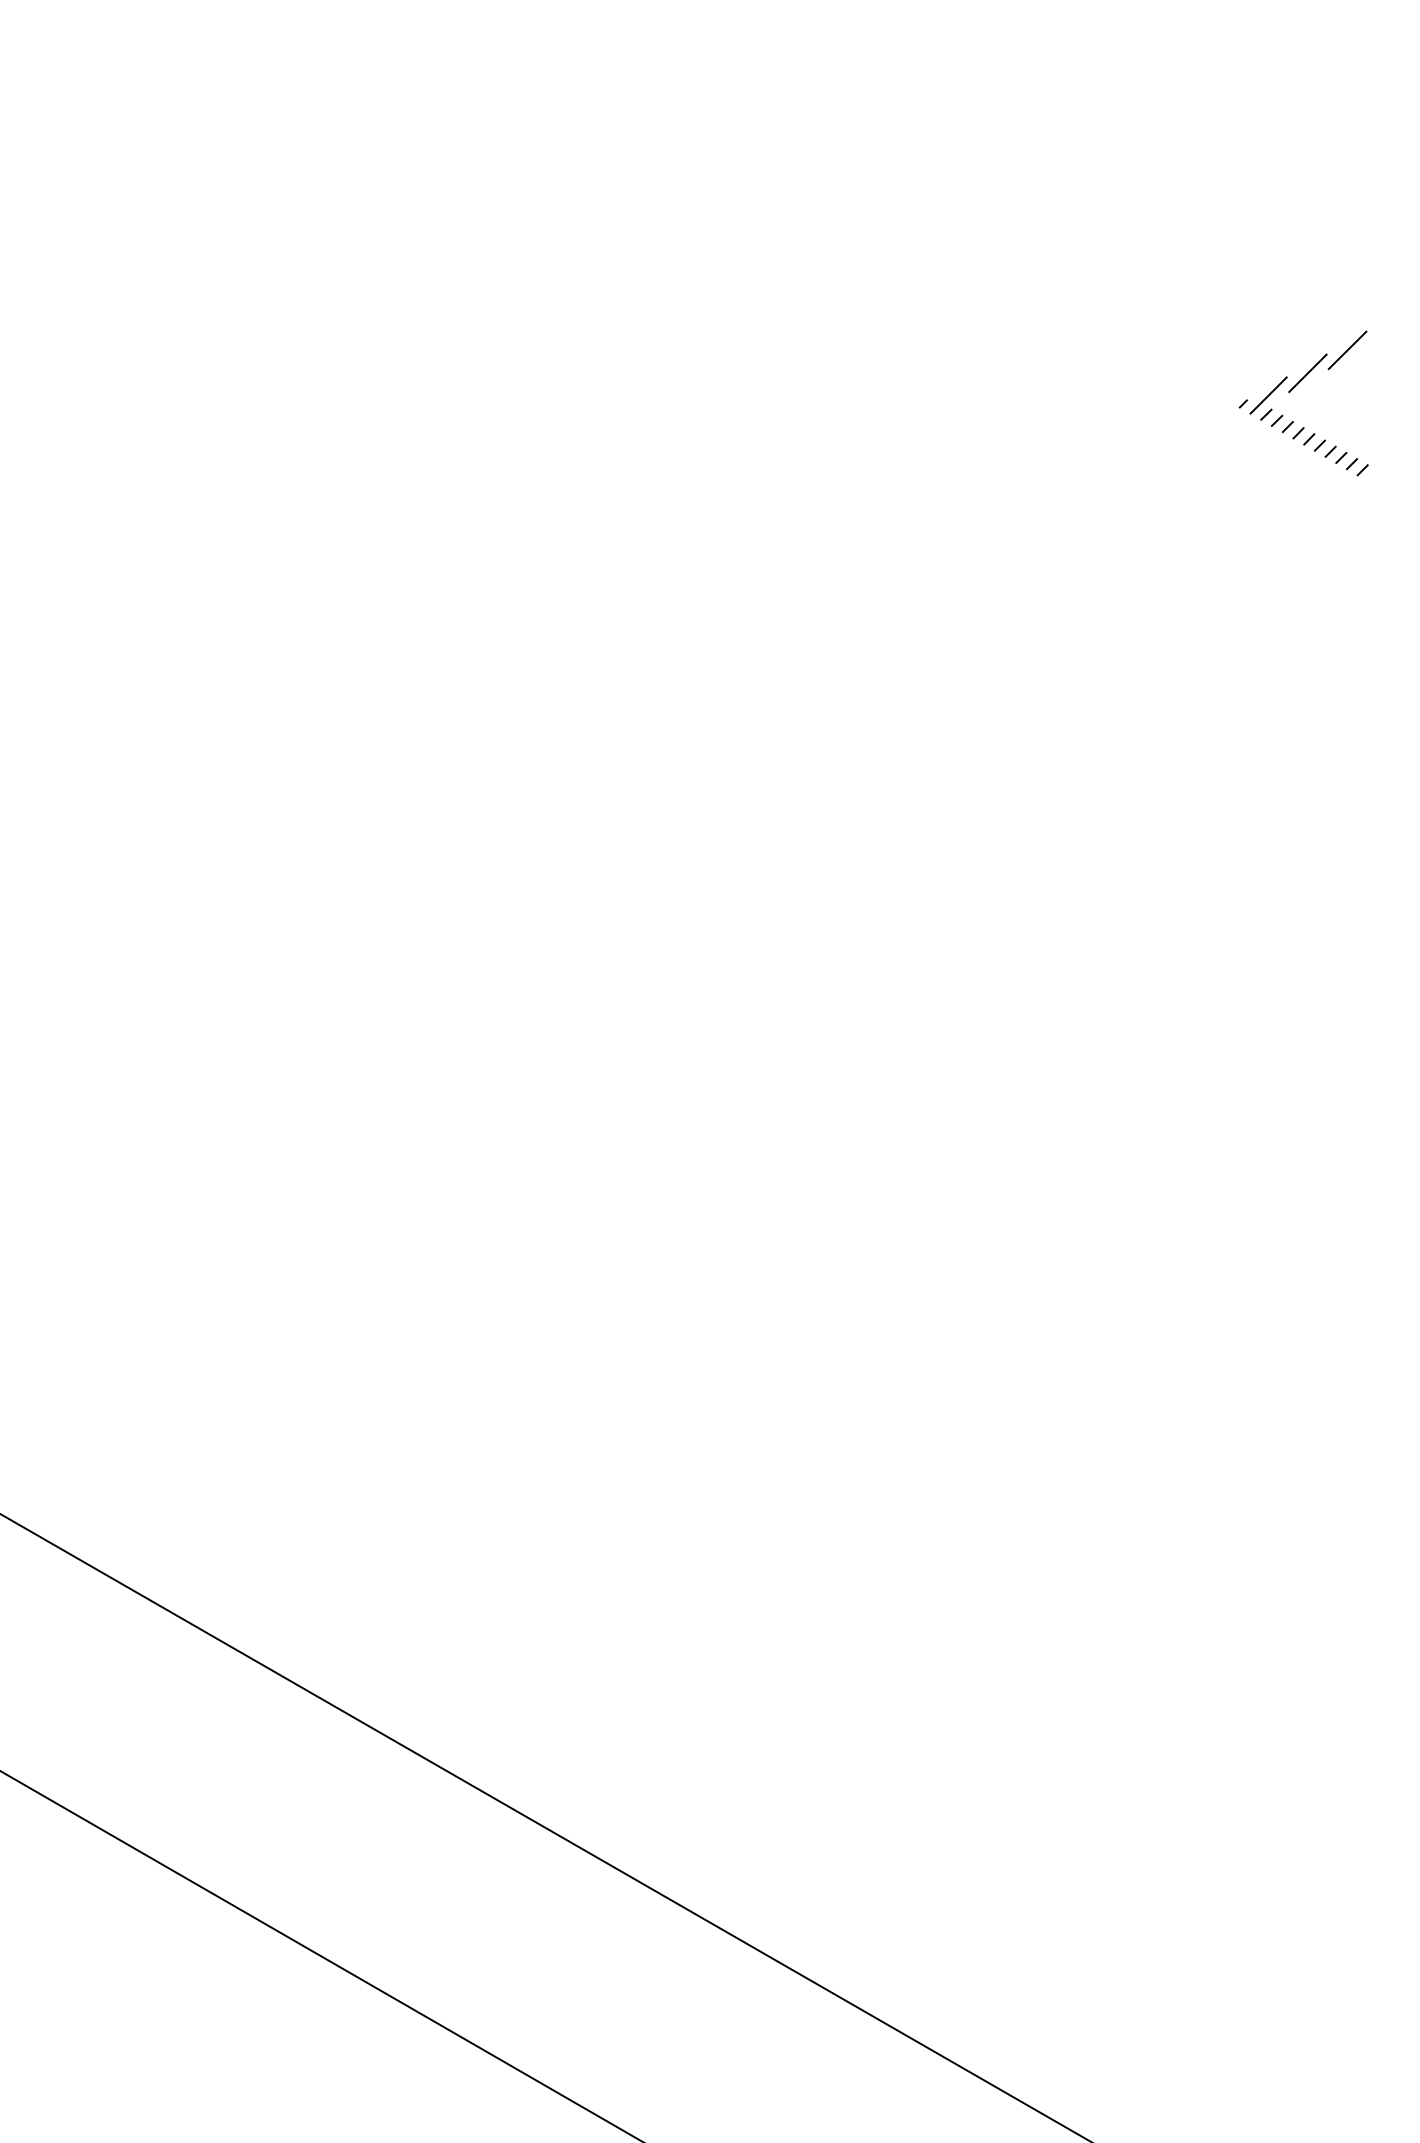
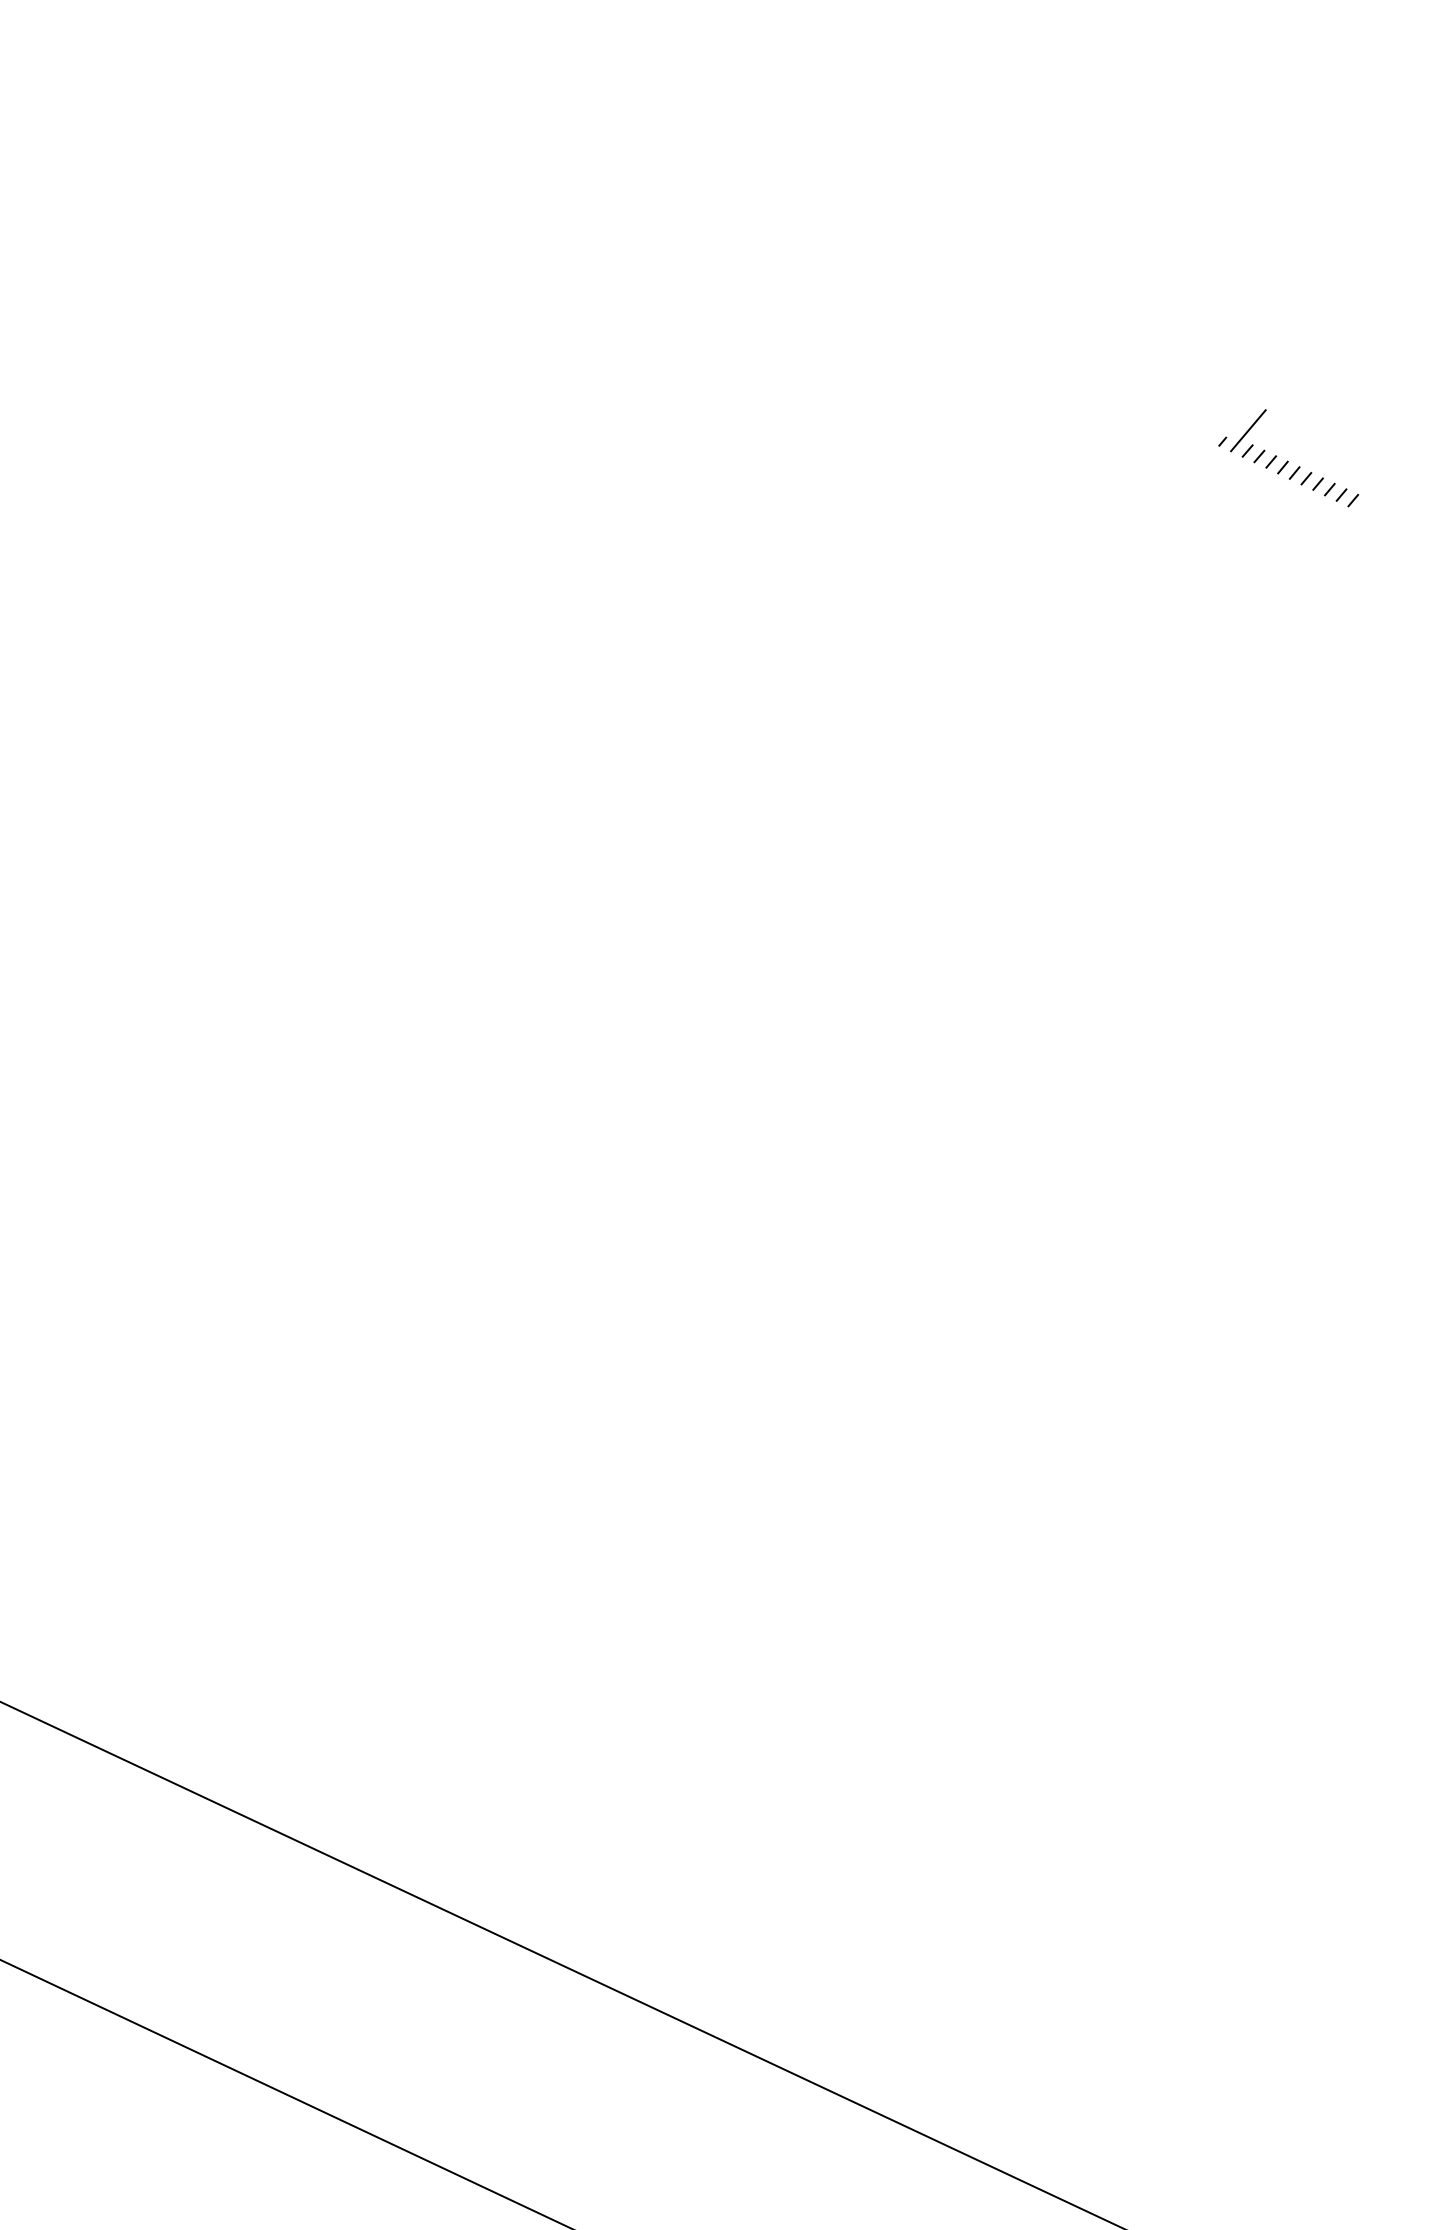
line: (1347, 350) -> (1326, 376), removed
line: (1307, 373) -> (1287, 404), removed

